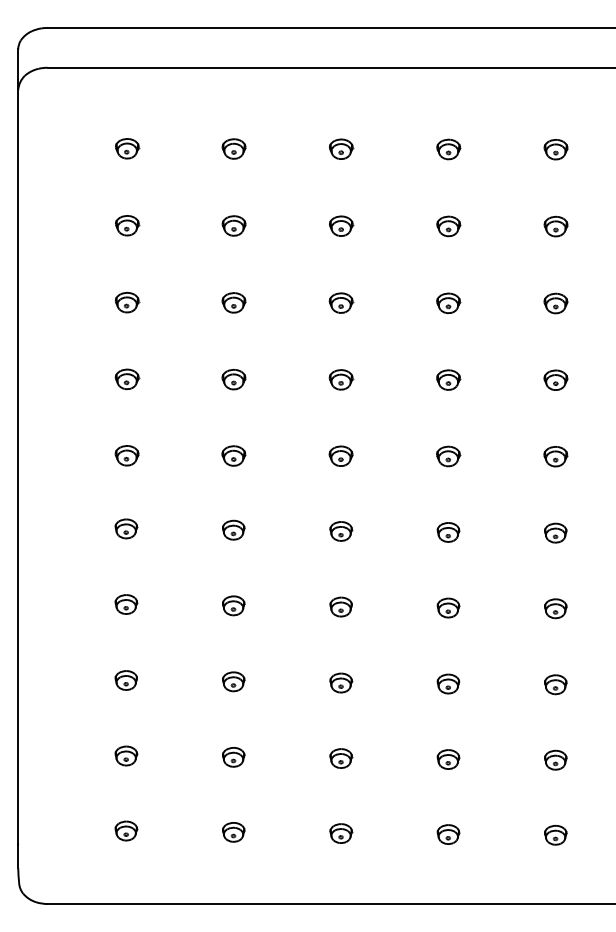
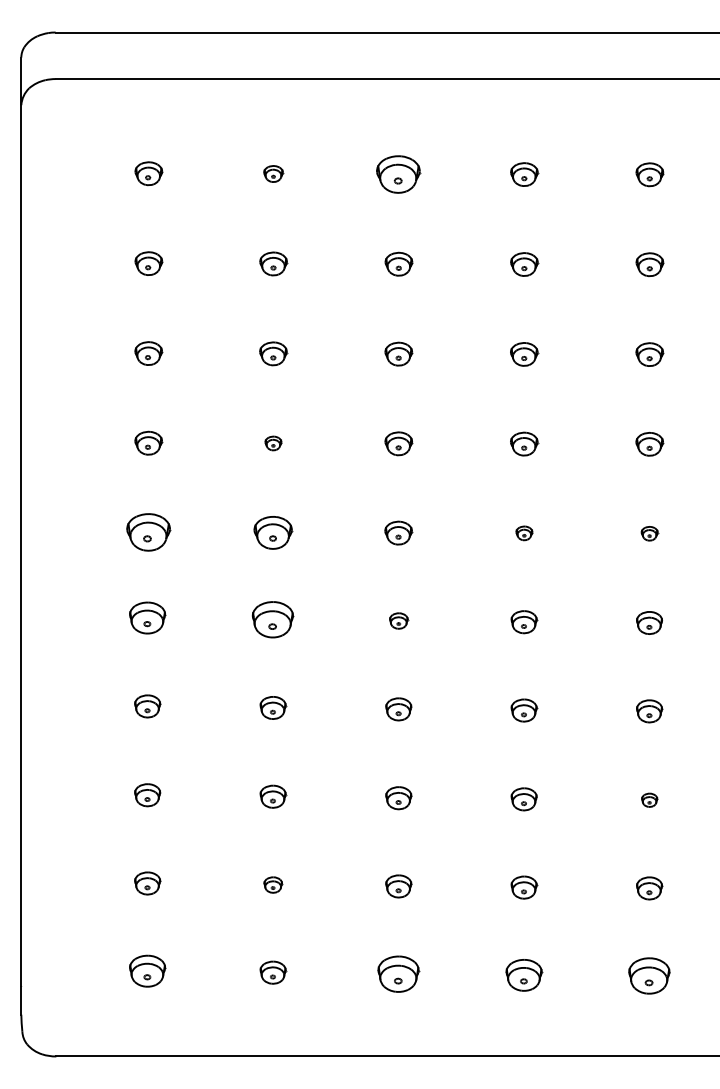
part: (233, 148) -> (272, 173), size x0.7
part: (341, 148) -> (399, 173), size x1.6
part: (233, 379) -> (272, 443), size x0.6
part: (126, 455) -> (147, 532), size x1.6
part: (233, 455) -> (272, 532), size x1.4
part: (448, 456) -> (524, 533), size x0.6
part: (555, 456) -> (649, 533), size x0.6
part: (126, 528) -> (147, 617), size x1.4
part: (233, 529) -> (272, 618), size x1.6
part: (341, 531) -> (399, 621), size x0.7
part: (555, 684) -> (649, 799), size x0.6
part: (233, 757) -> (272, 885), size x0.7
part: (126, 830) -> (147, 970), size x1.4
part: (341, 833) -> (399, 974), size x1.6
part: (448, 834) -> (524, 975), size x1.4
part: (555, 835) -> (649, 976), size x1.6

